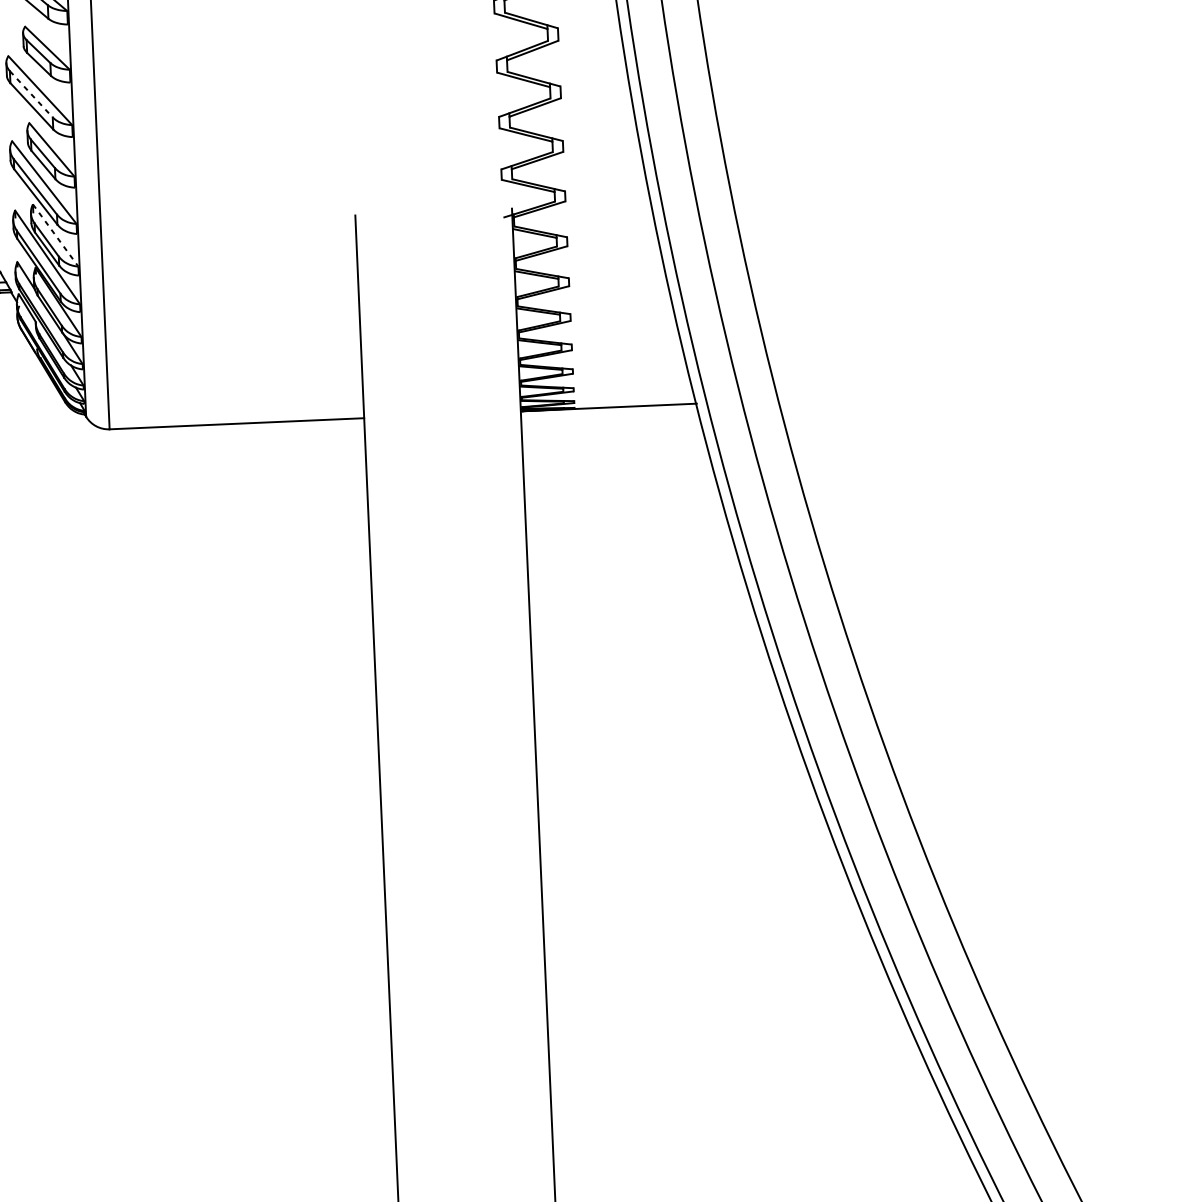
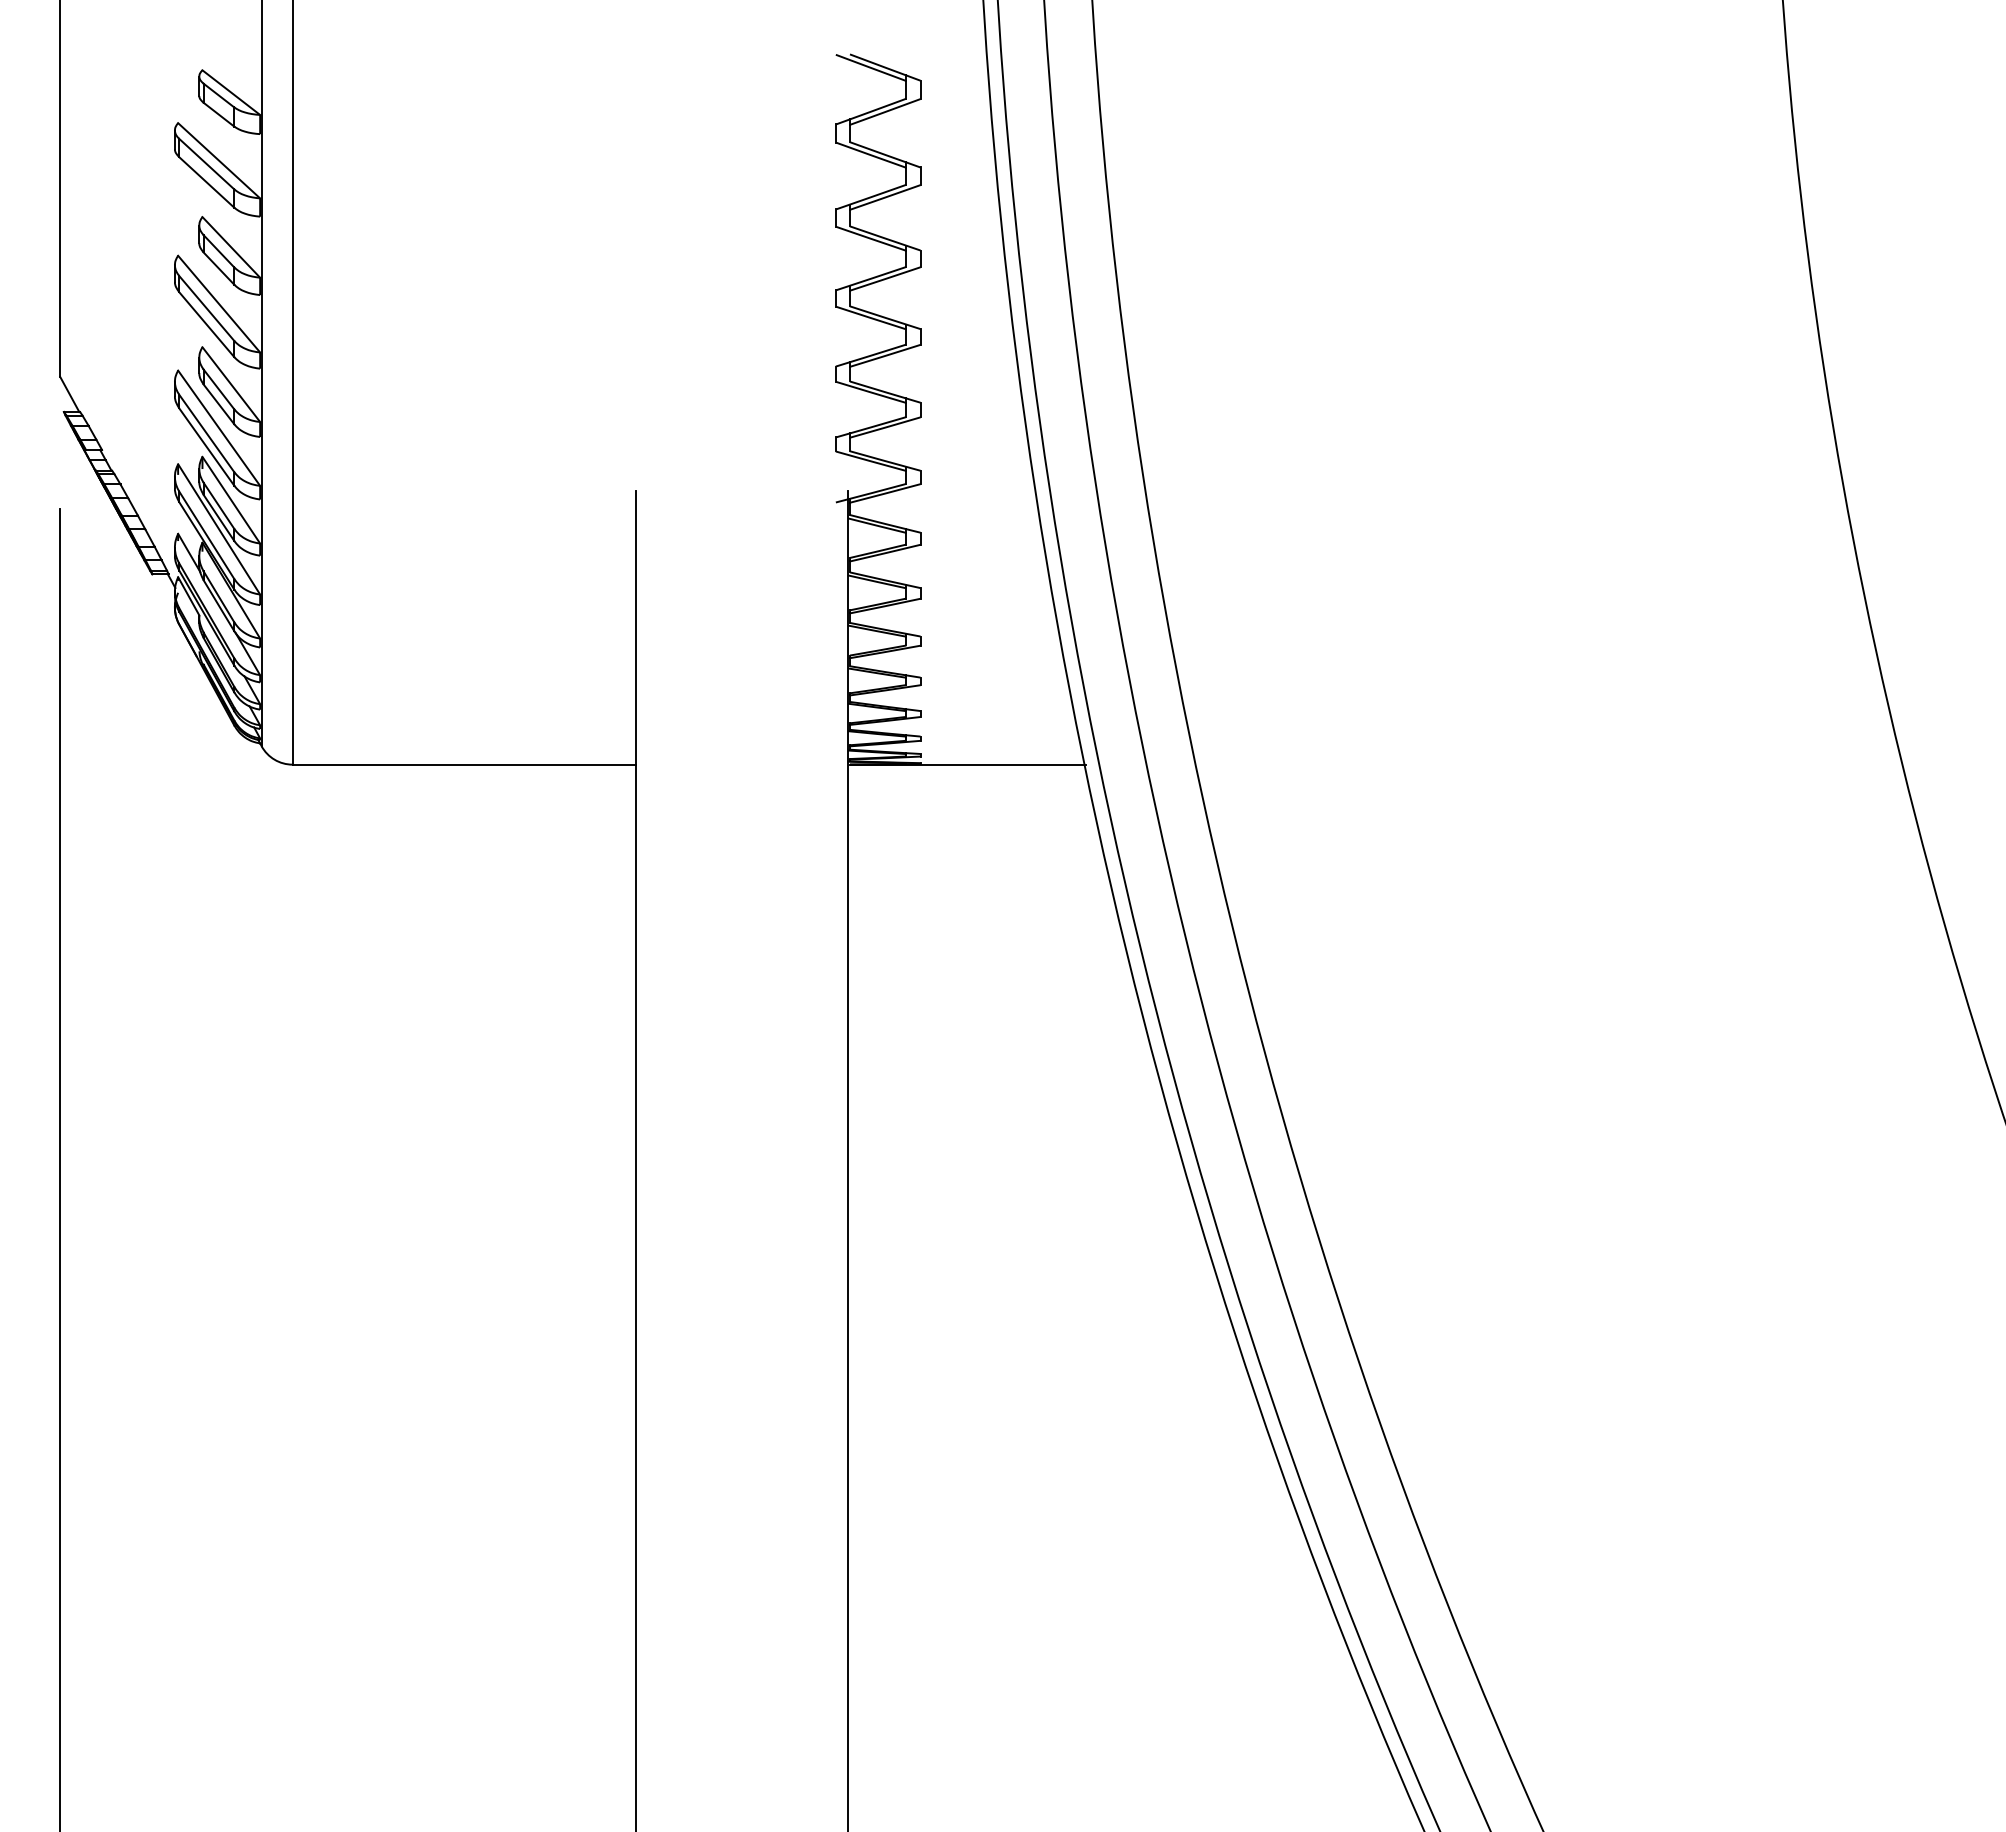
line: (31, 94) -> (206, 308), dashed -> solid
line: (55, 235) -> (231, 500), dashed -> solid

